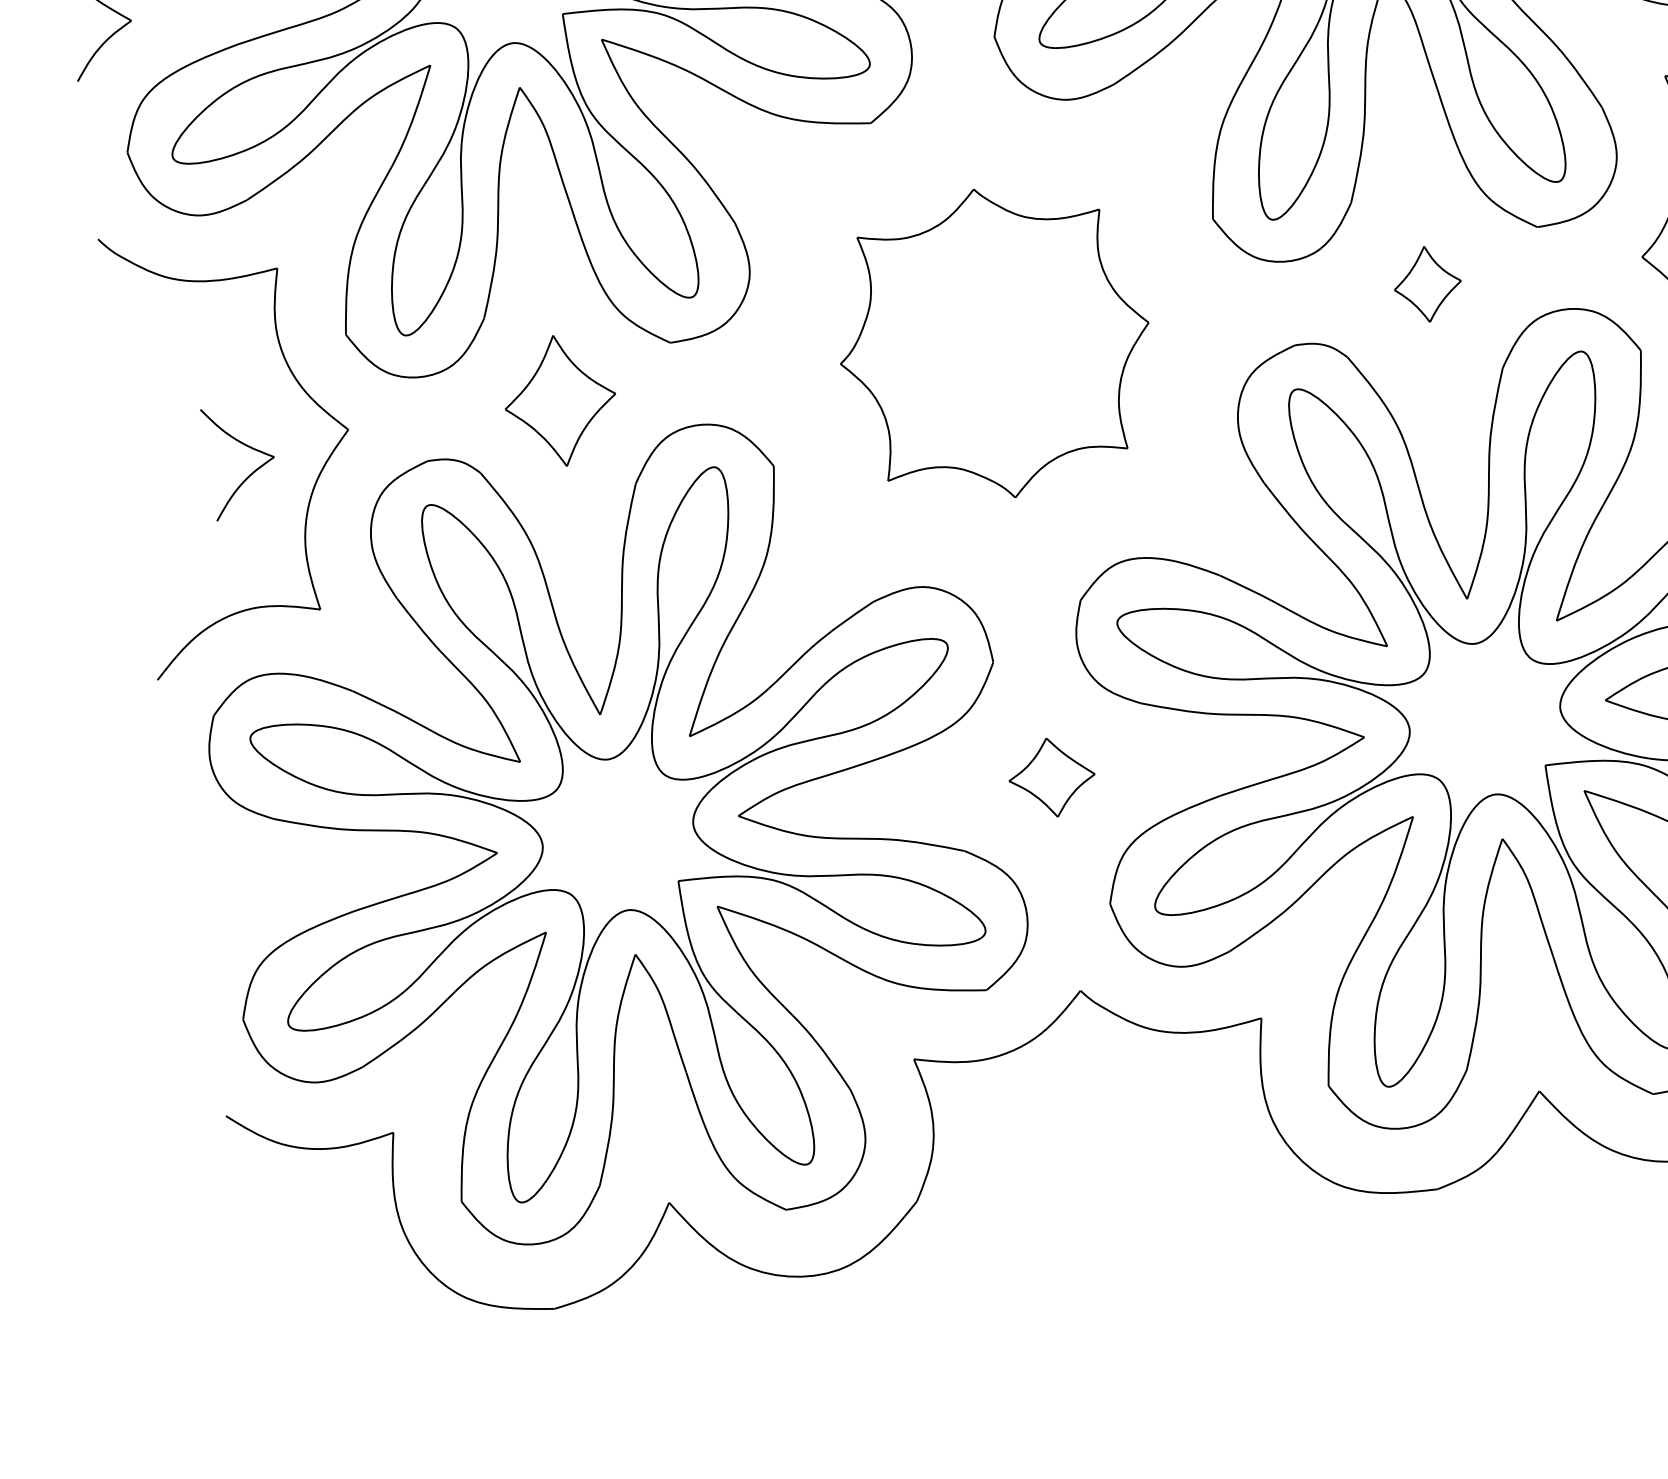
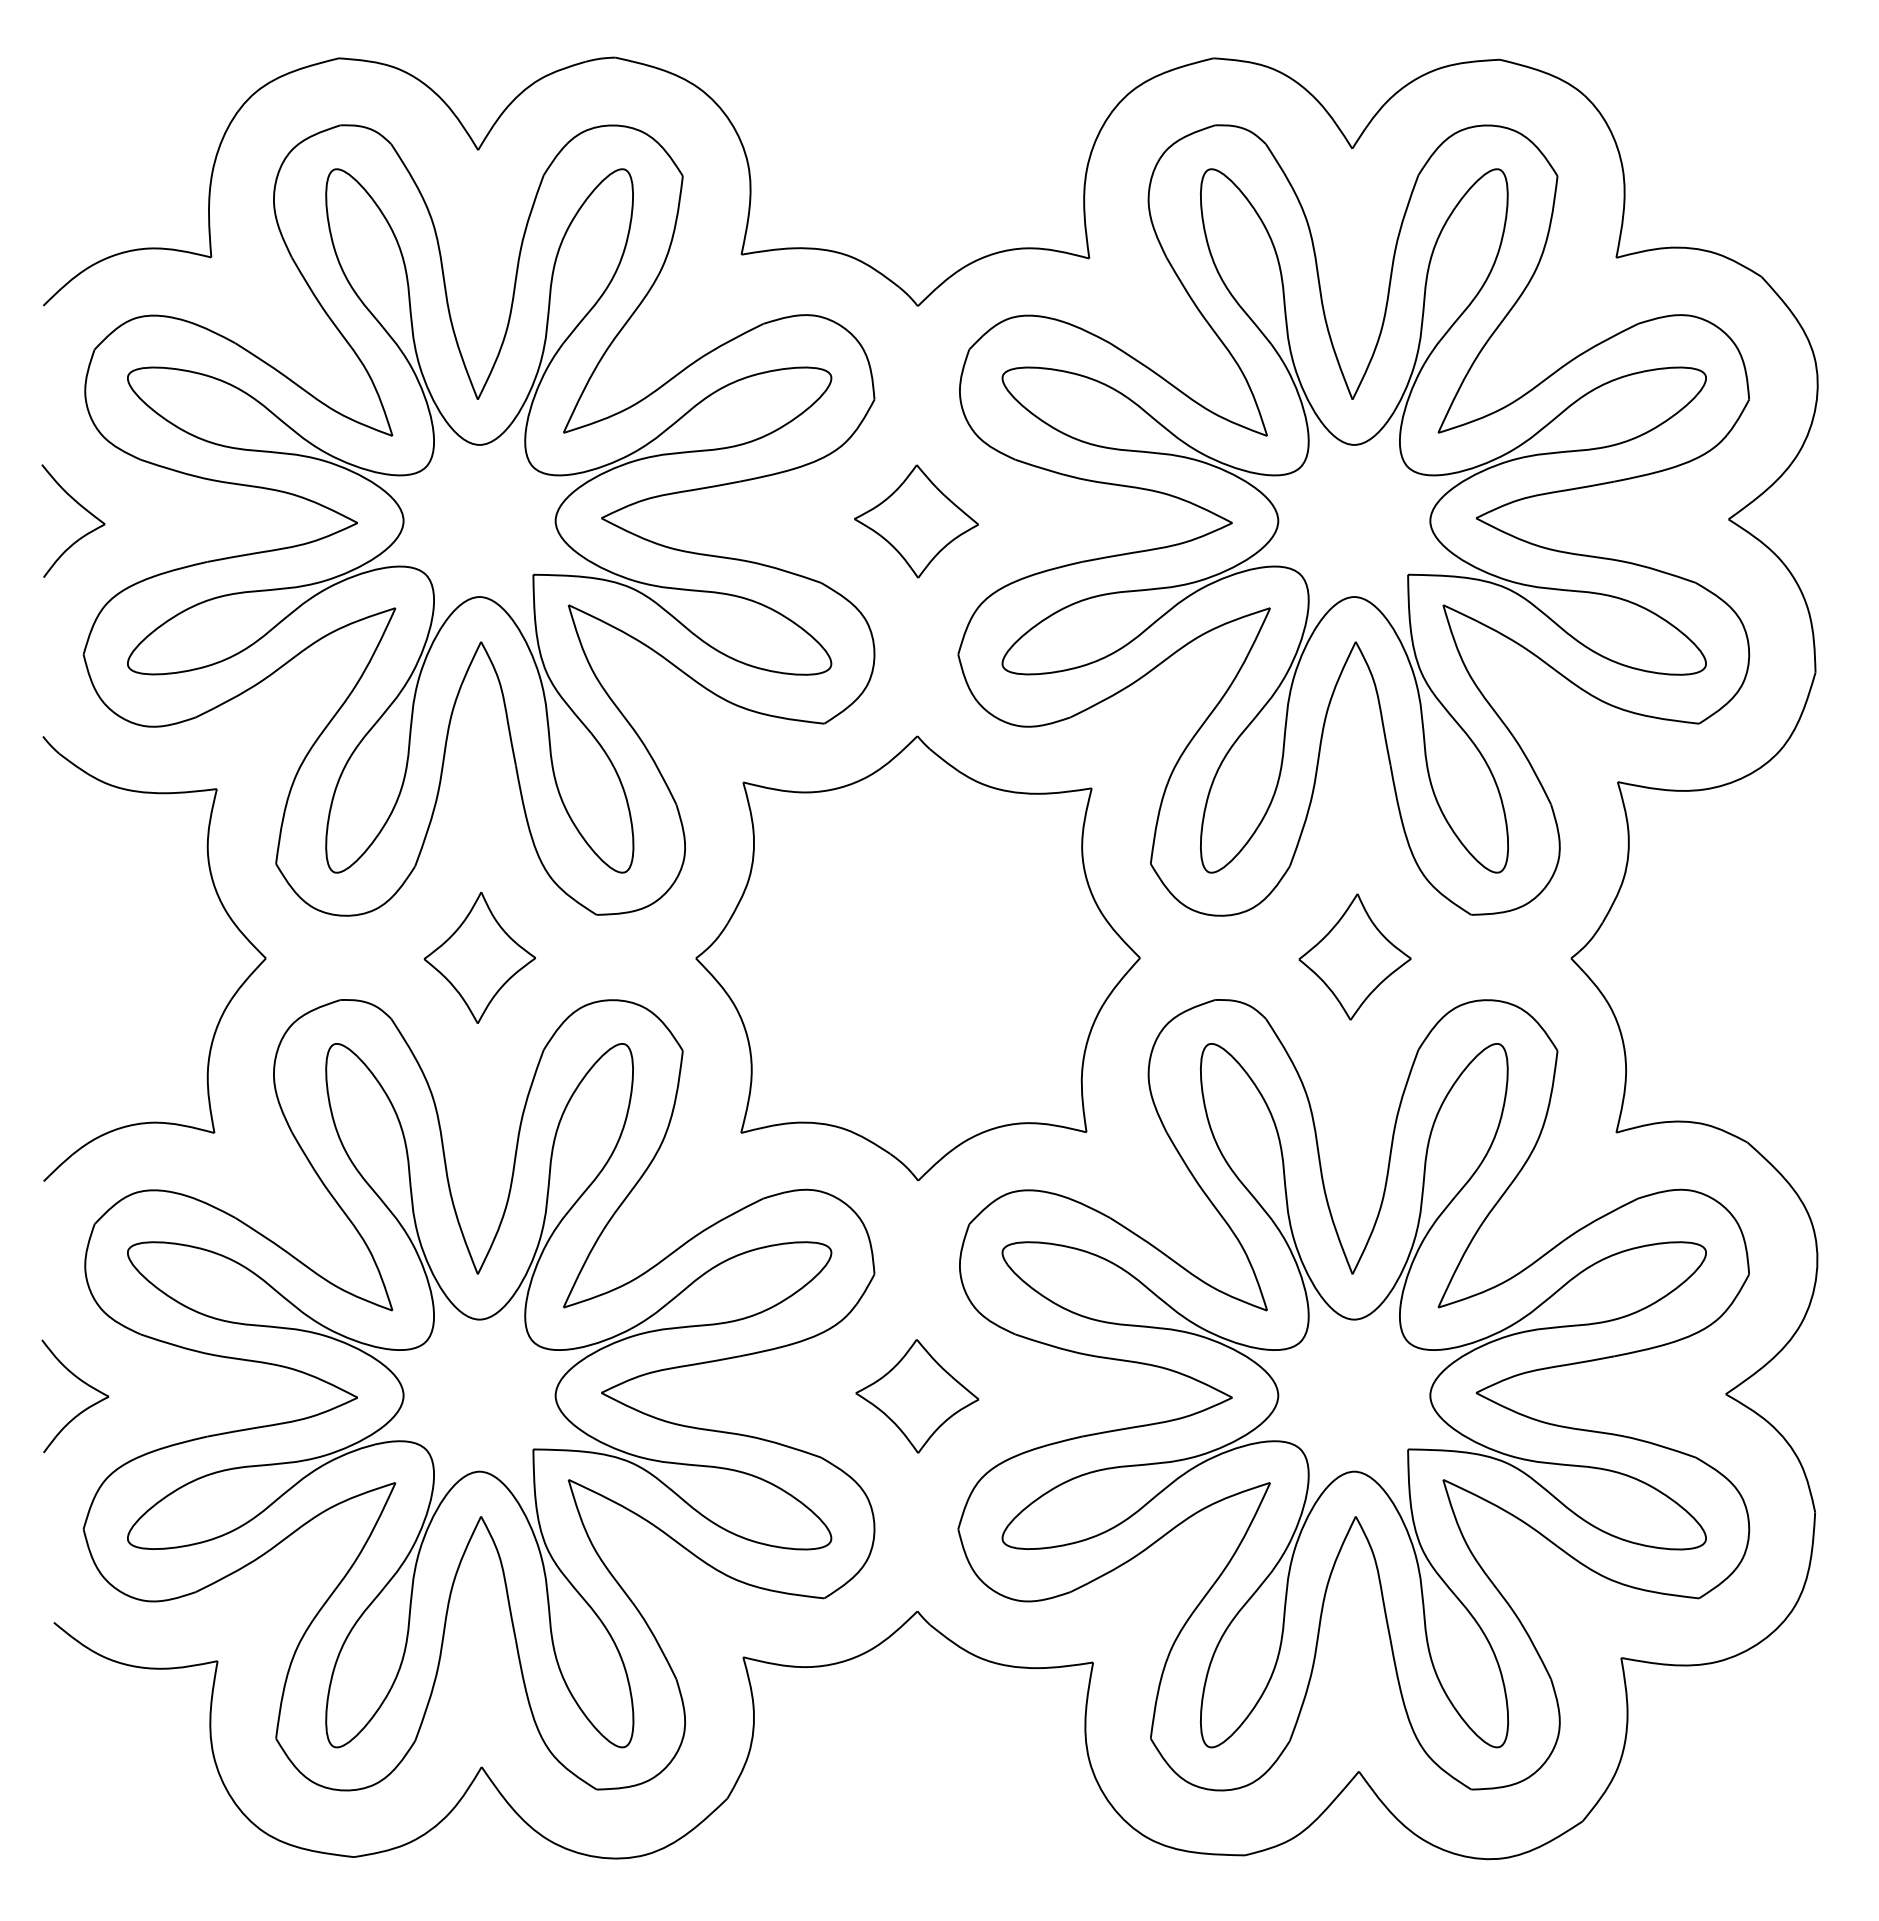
part: (1427, 283) -> (1354, 956), size x1.67
part: (994, 343) -> (917, 958), size x1.43
part: (249, 448) -> (85, 1384), moved
part: (1052, 777) -> (917, 1396), size x1.43

